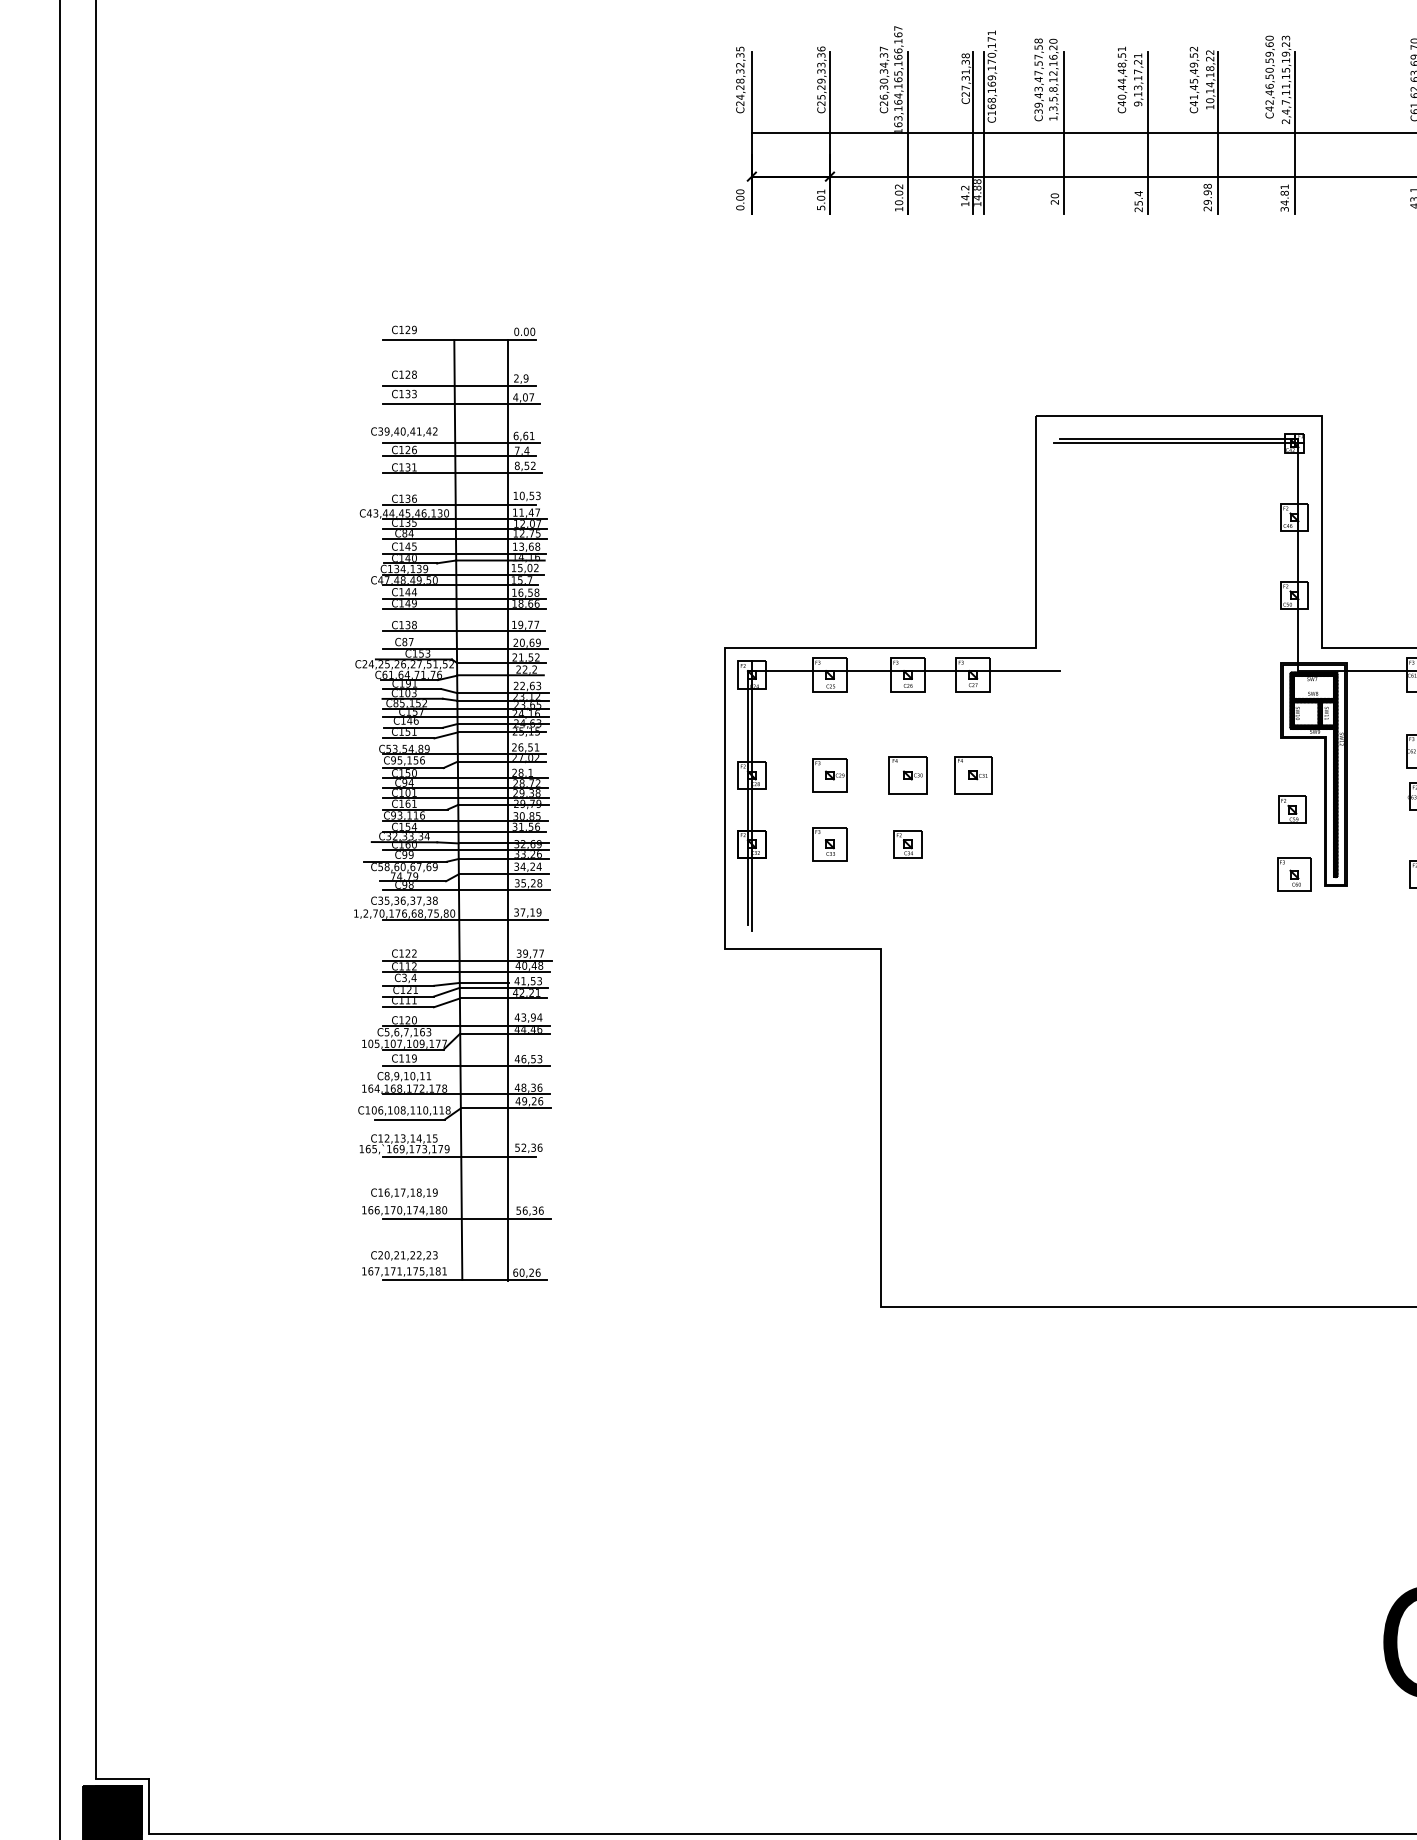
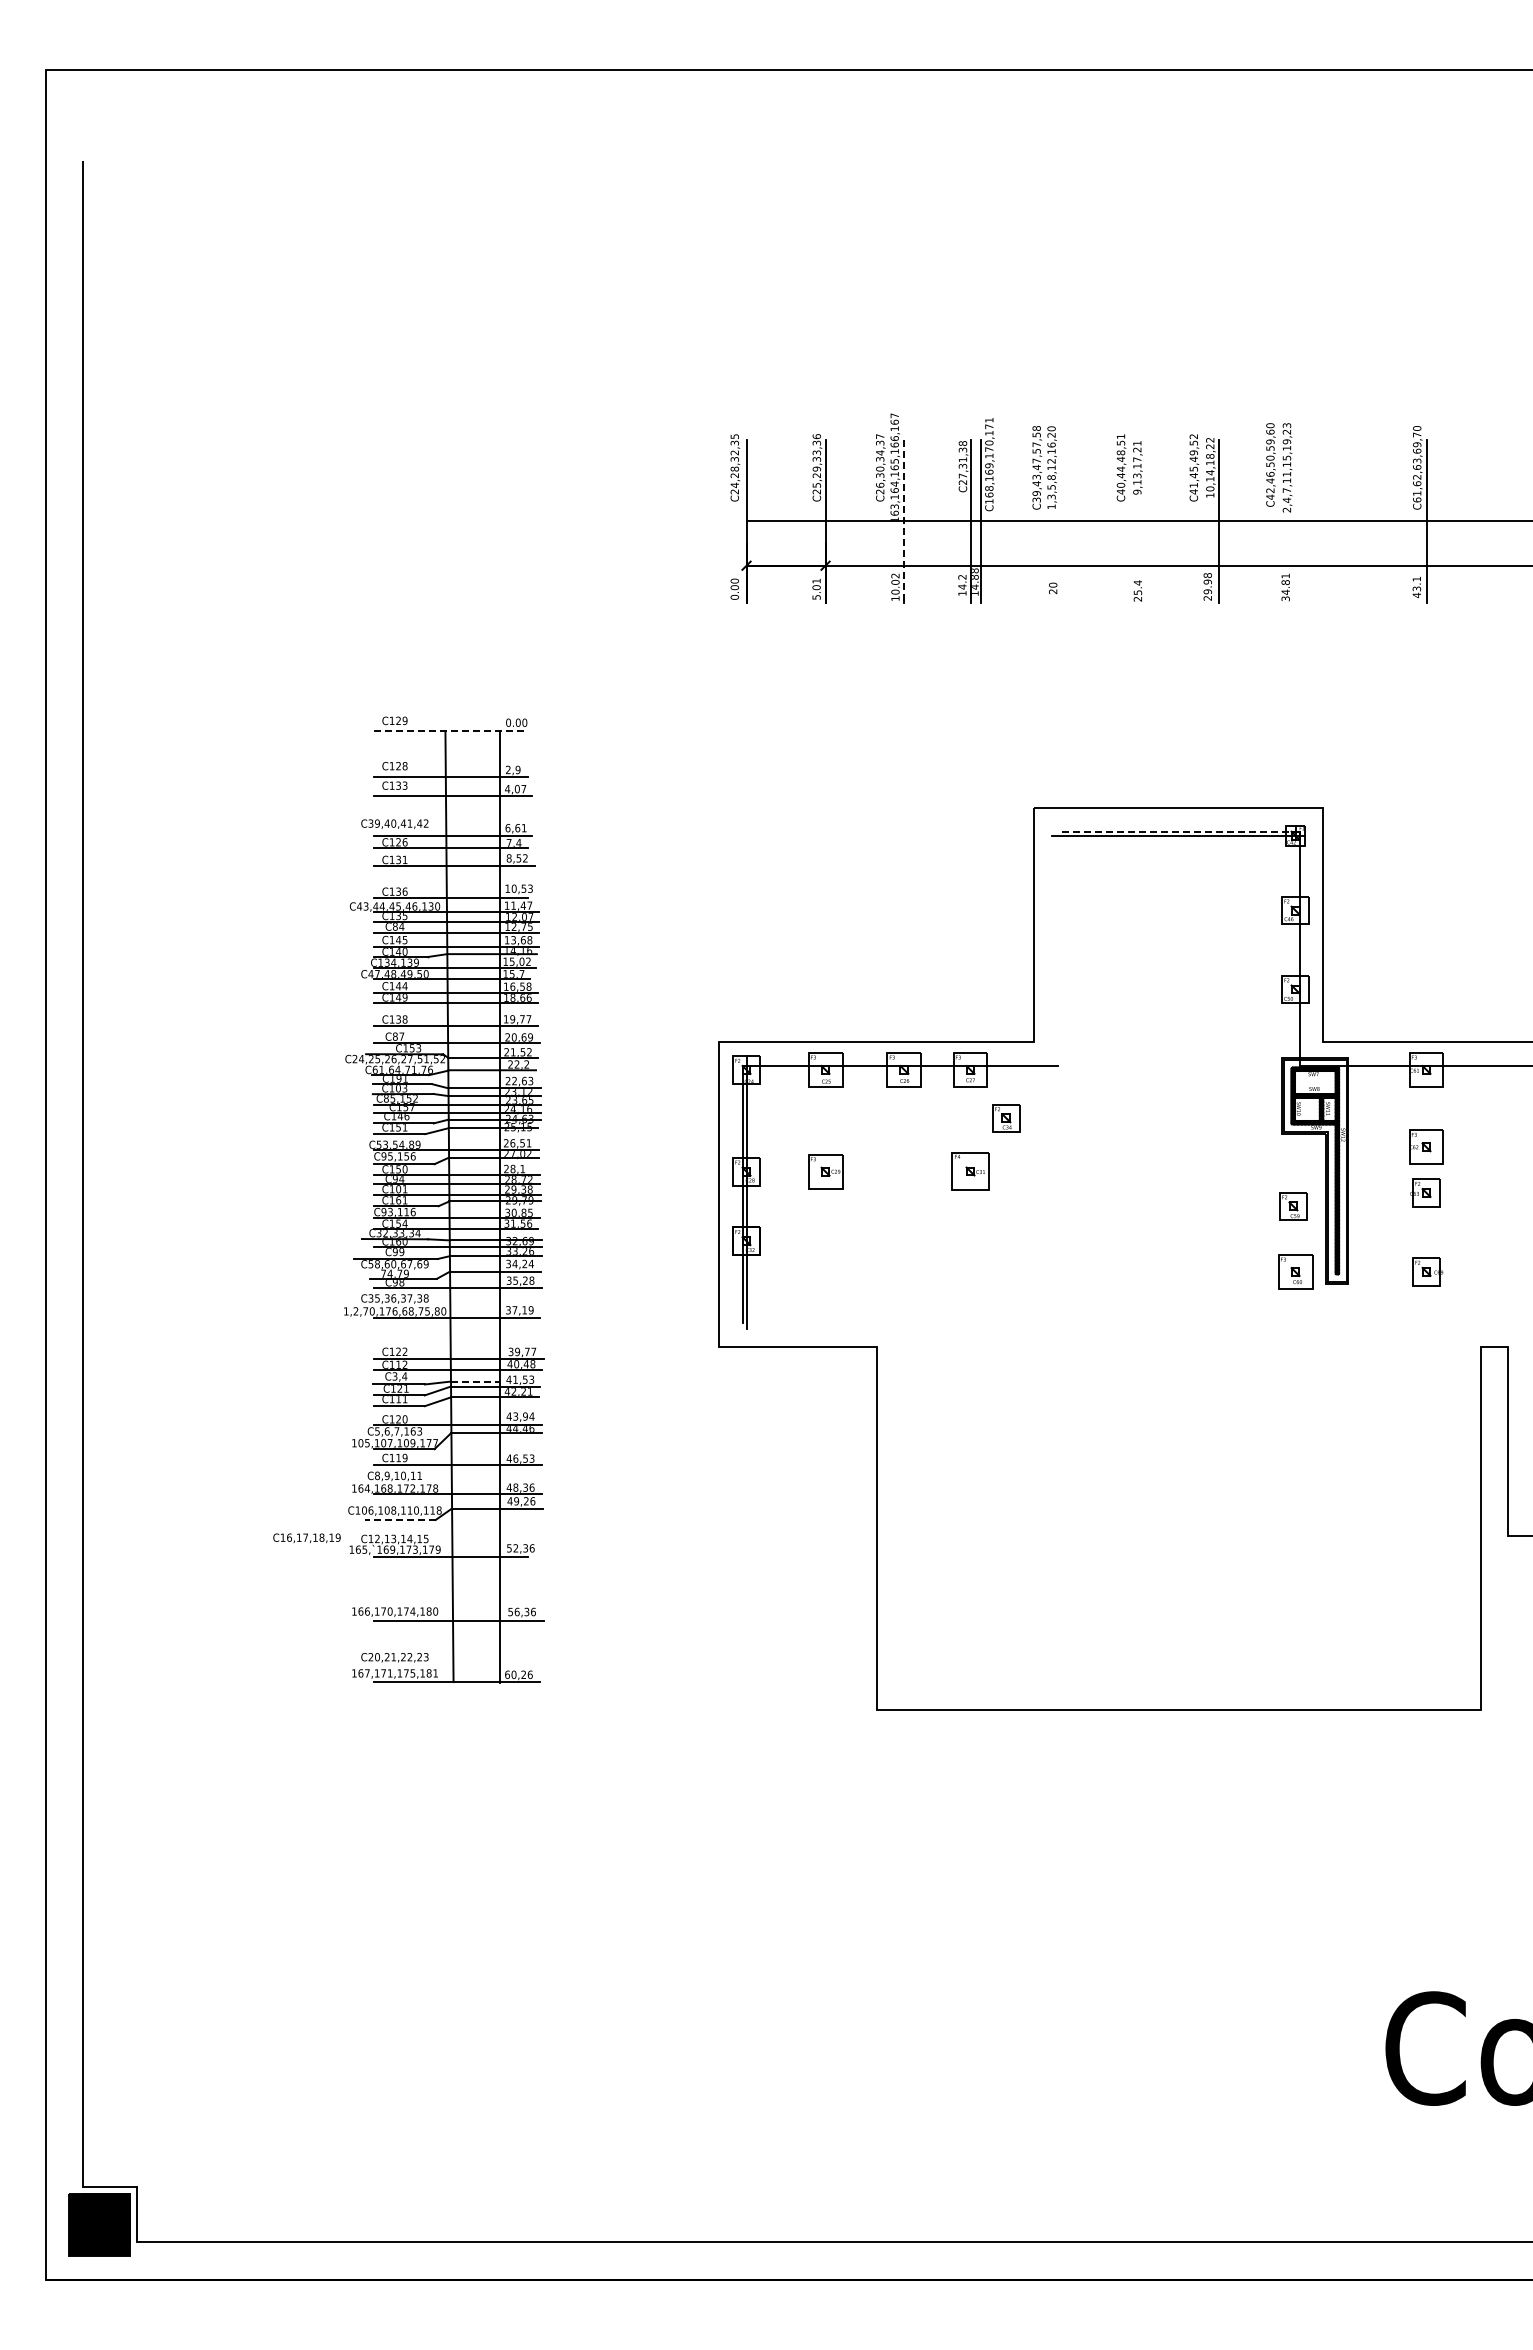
line: (907, 132) -> (904, 521), solid -> dashed
line: (1064, 132) -> (1062, 521), removed
line: (1148, 132) -> (1147, 521), removed
line: (1294, 132) -> (1295, 521), removed
line: (460, 340) -> (451, 731), solid -> dashed
line: (1178, 439) -> (1178, 831), solid -> dashed
part: (907, 775) -> (904, 1171), removed
part: (829, 843) -> (825, 1240), removed
part: (907, 844) -> (1006, 1118), moved
line: (484, 982) -> (475, 1381), solid -> dashed
line: (408, 1119) -> (399, 1519), solid -> dashed
text: (403, 1193) -> (306, 1538), moved

